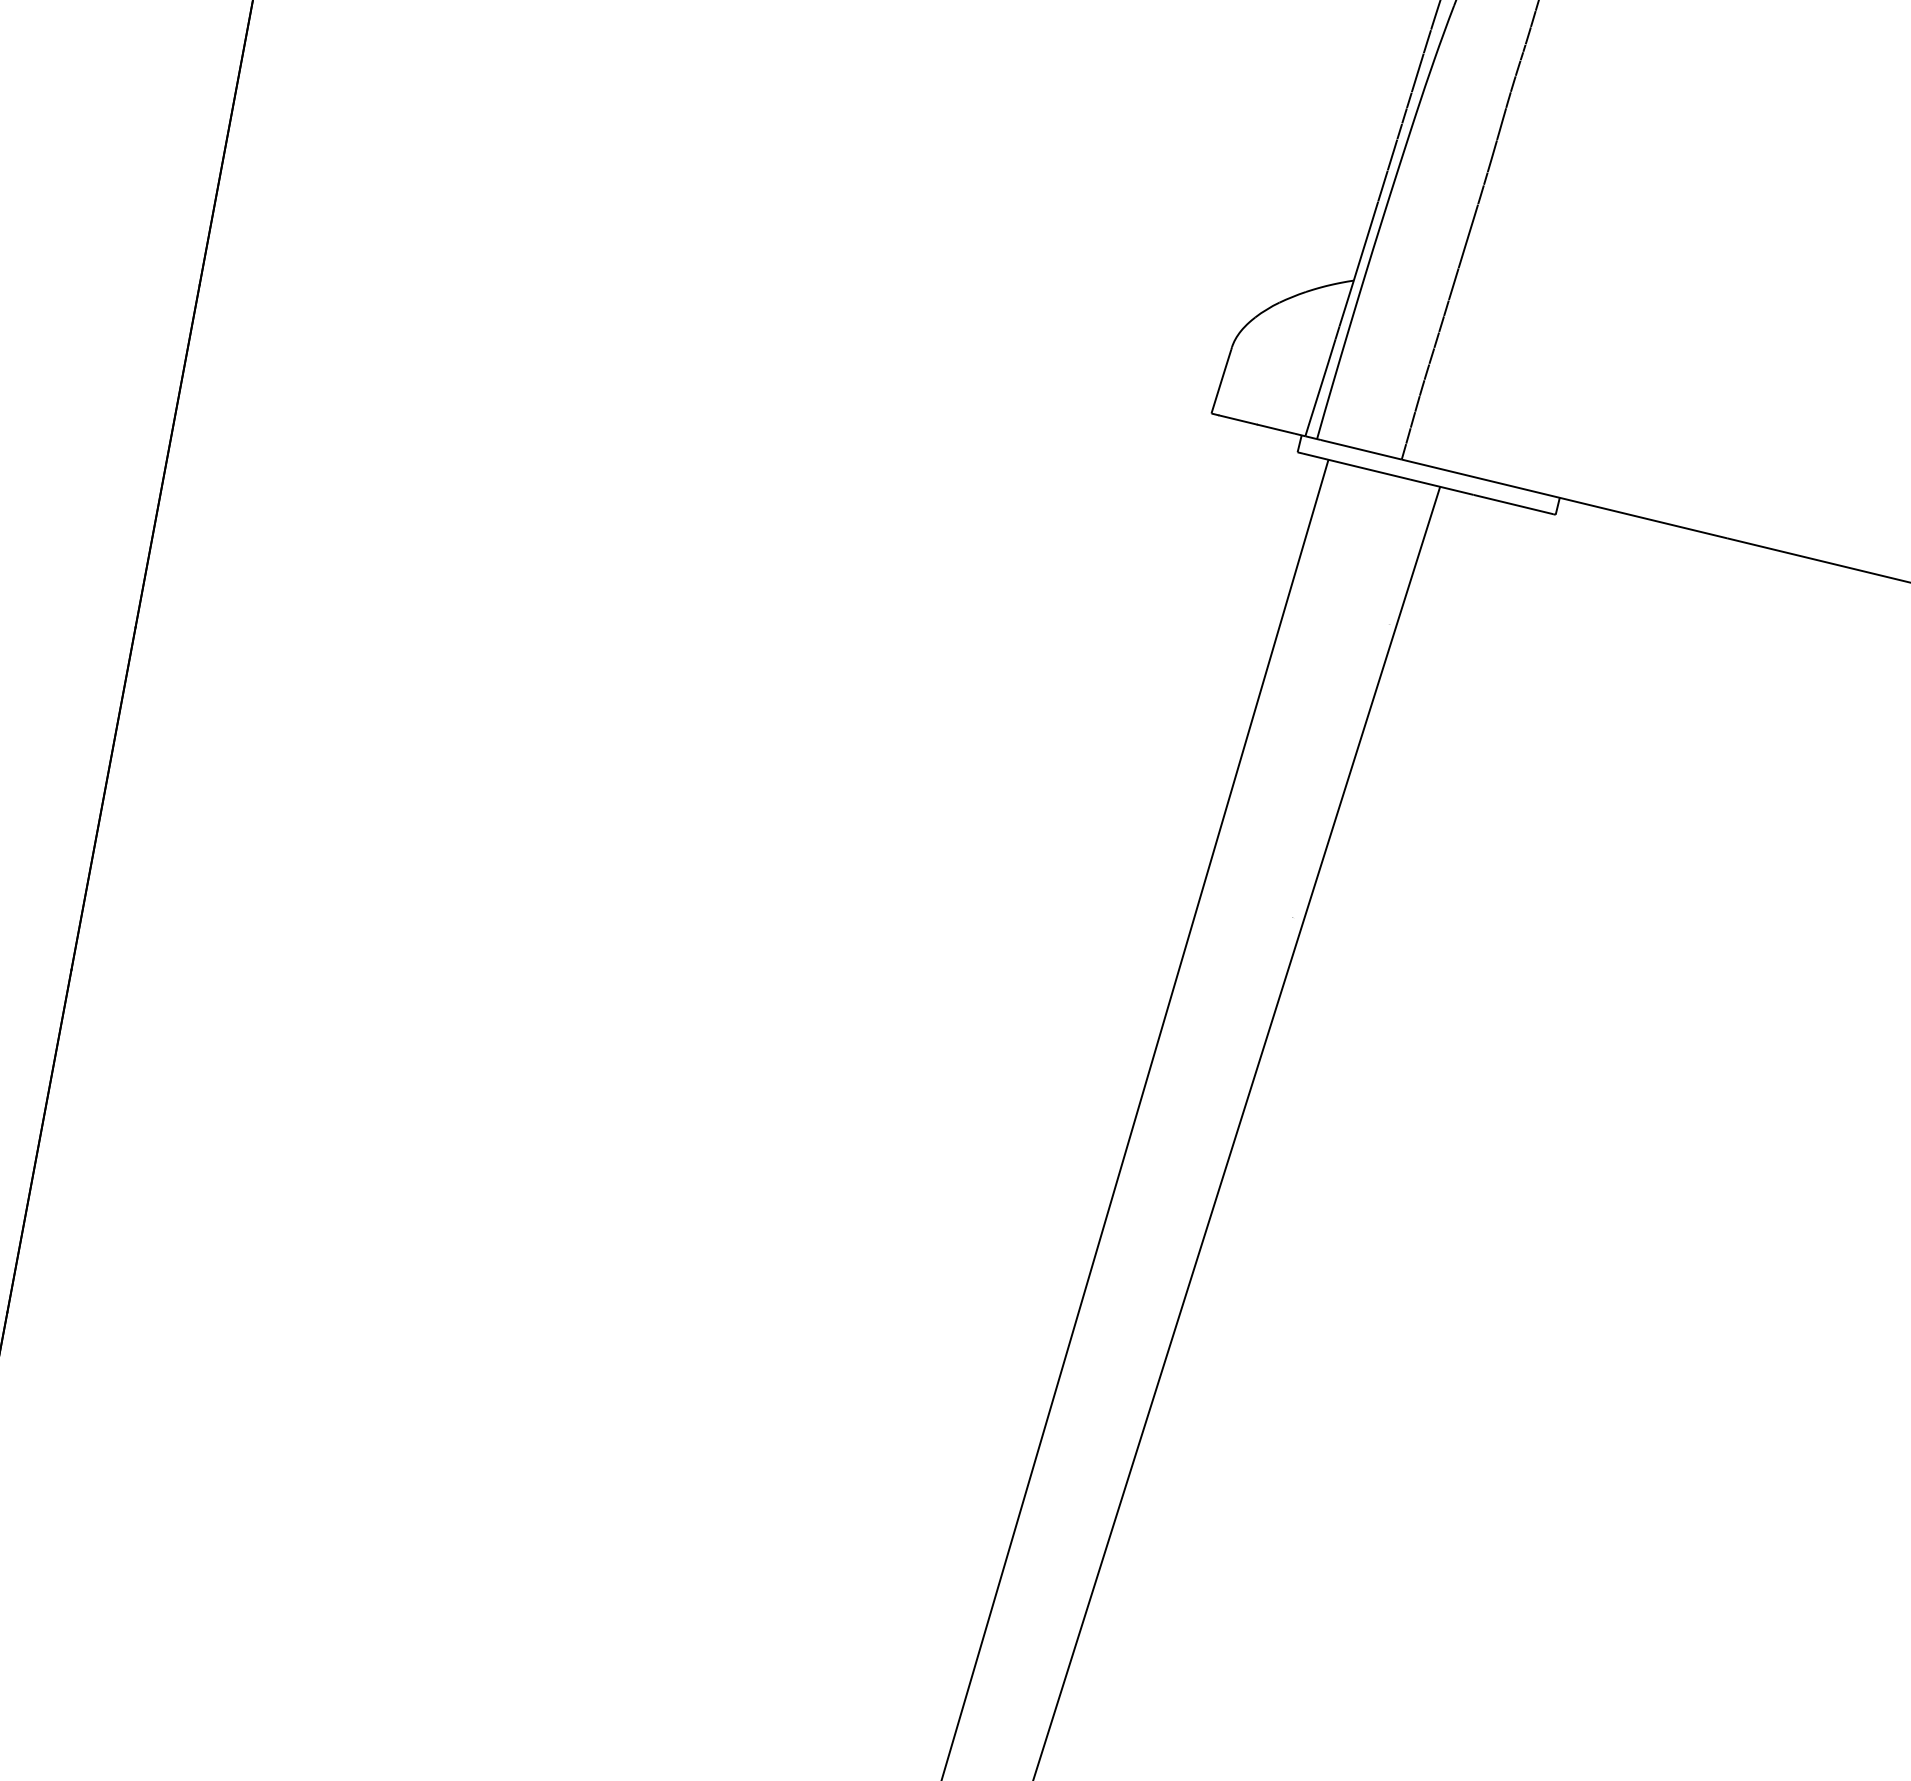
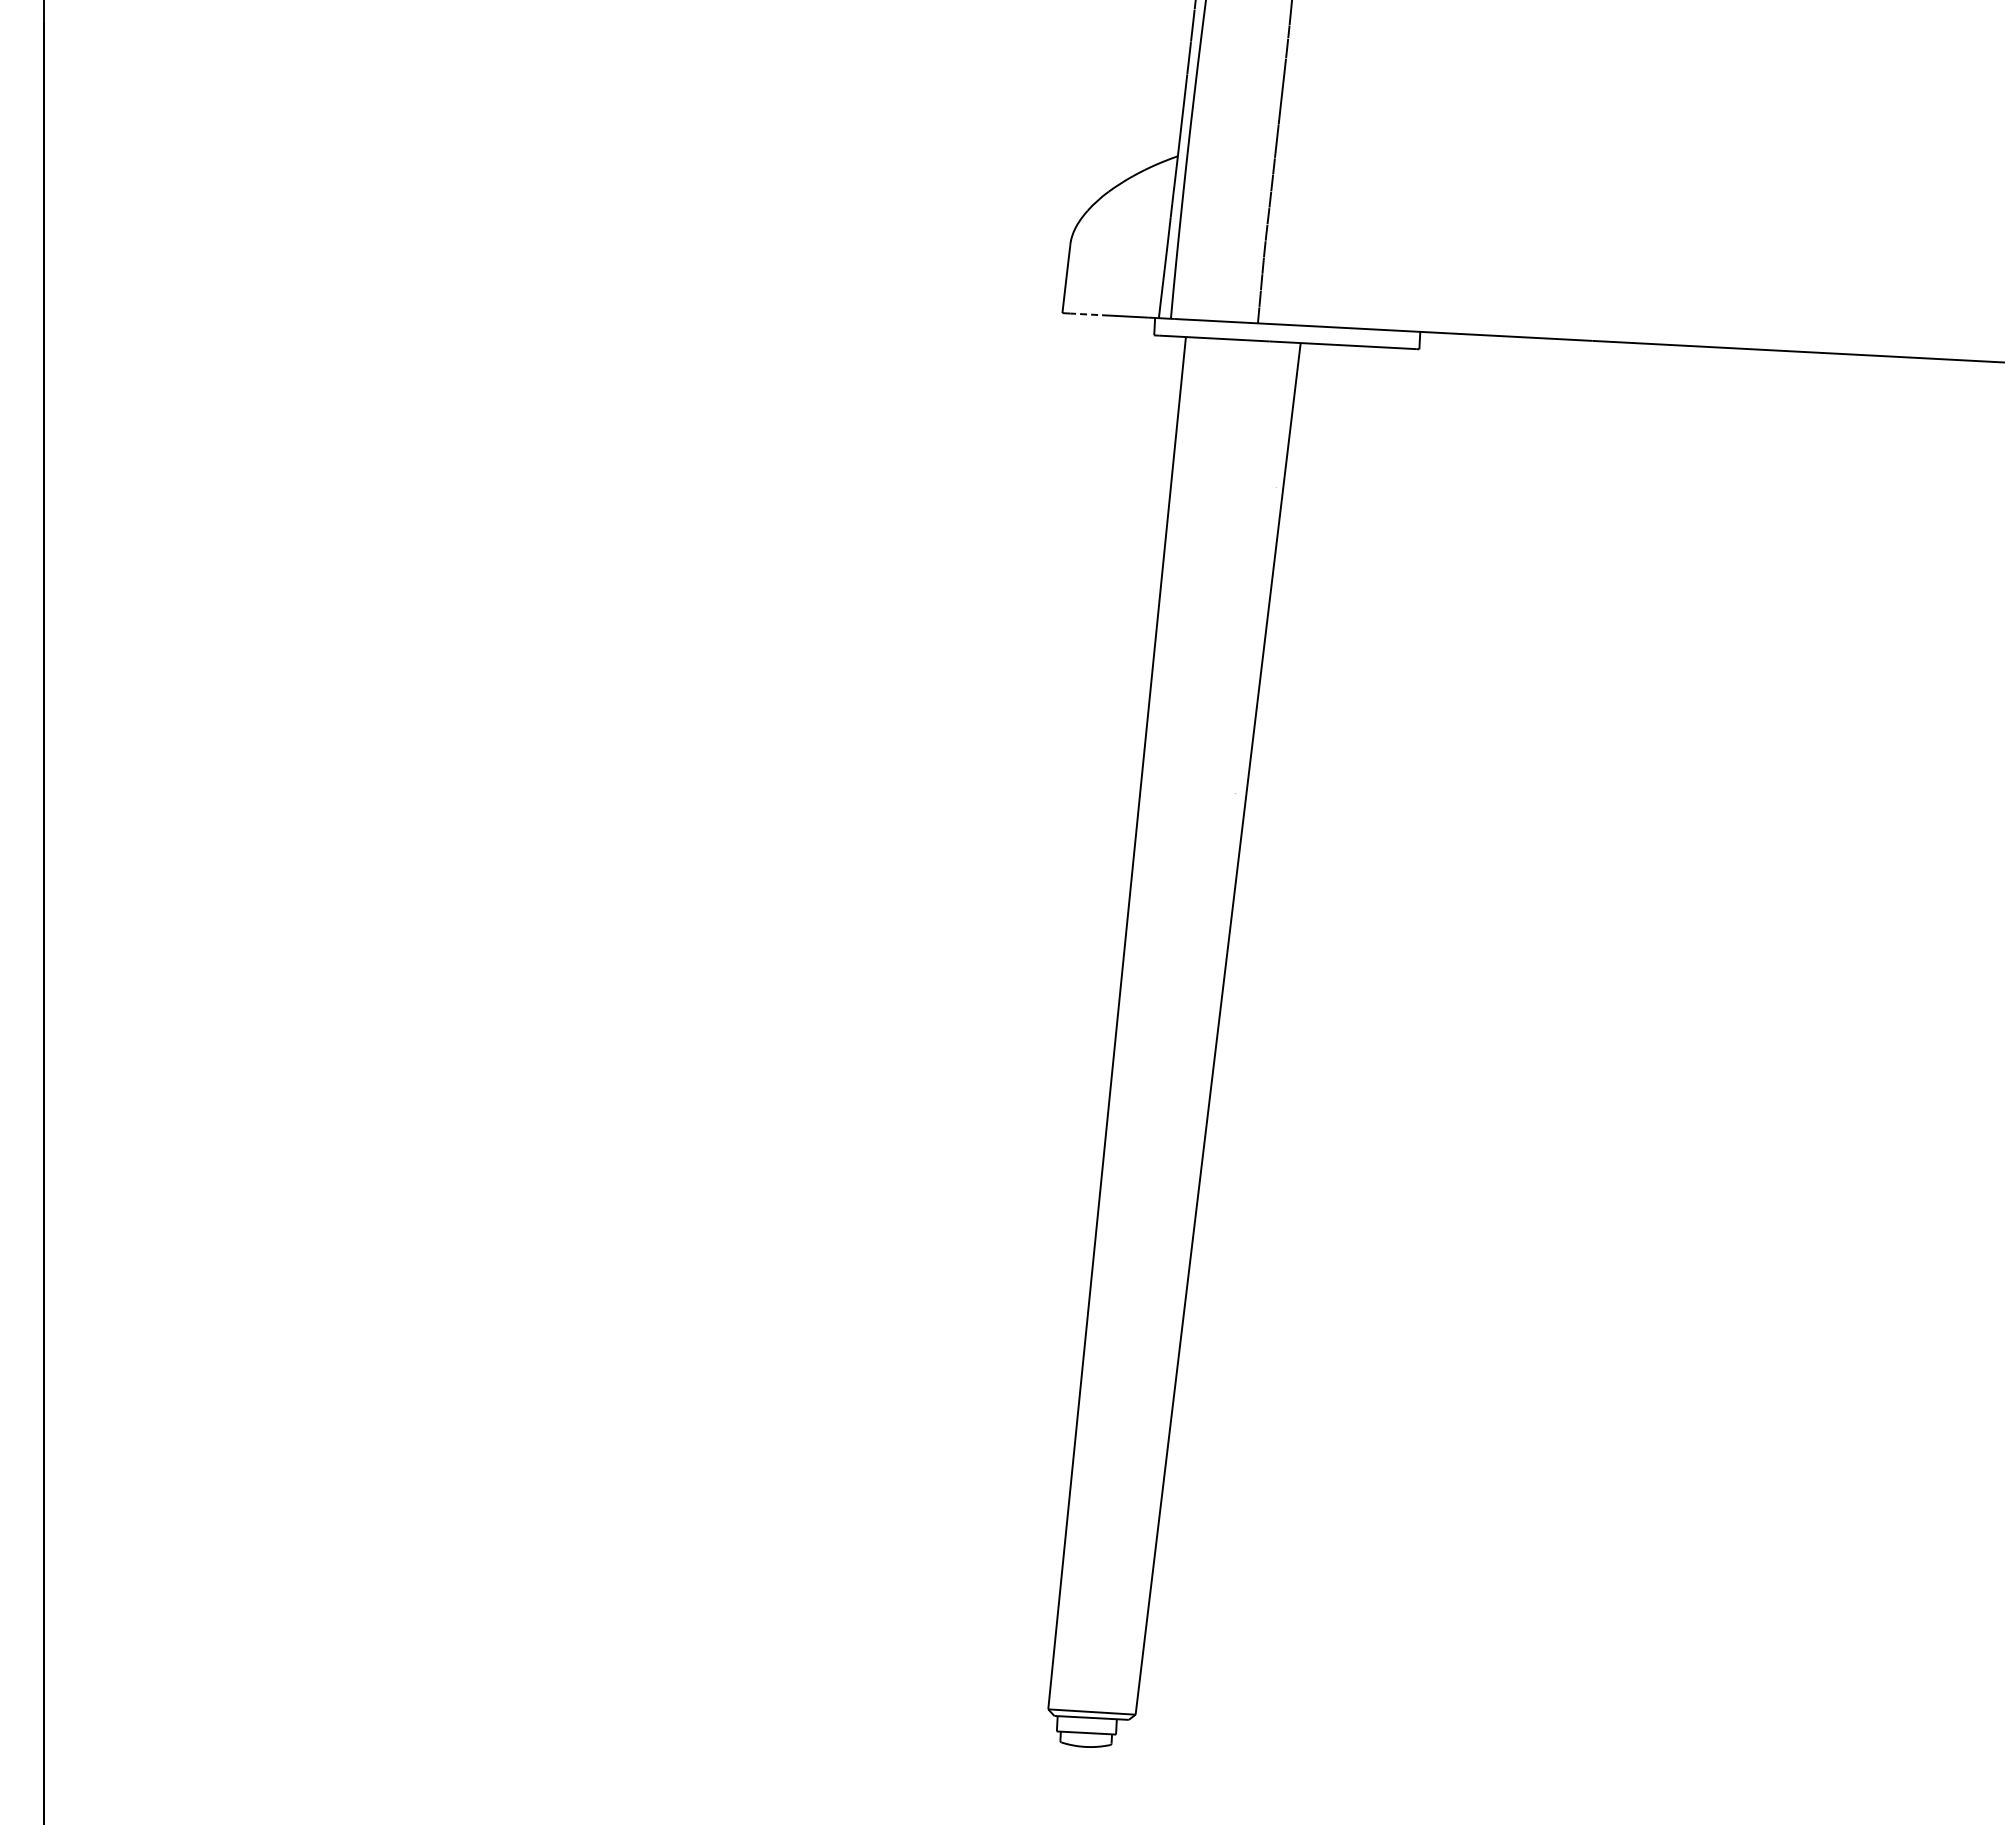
line: (1237, 419) -> (1089, 314), solid -> dashed

